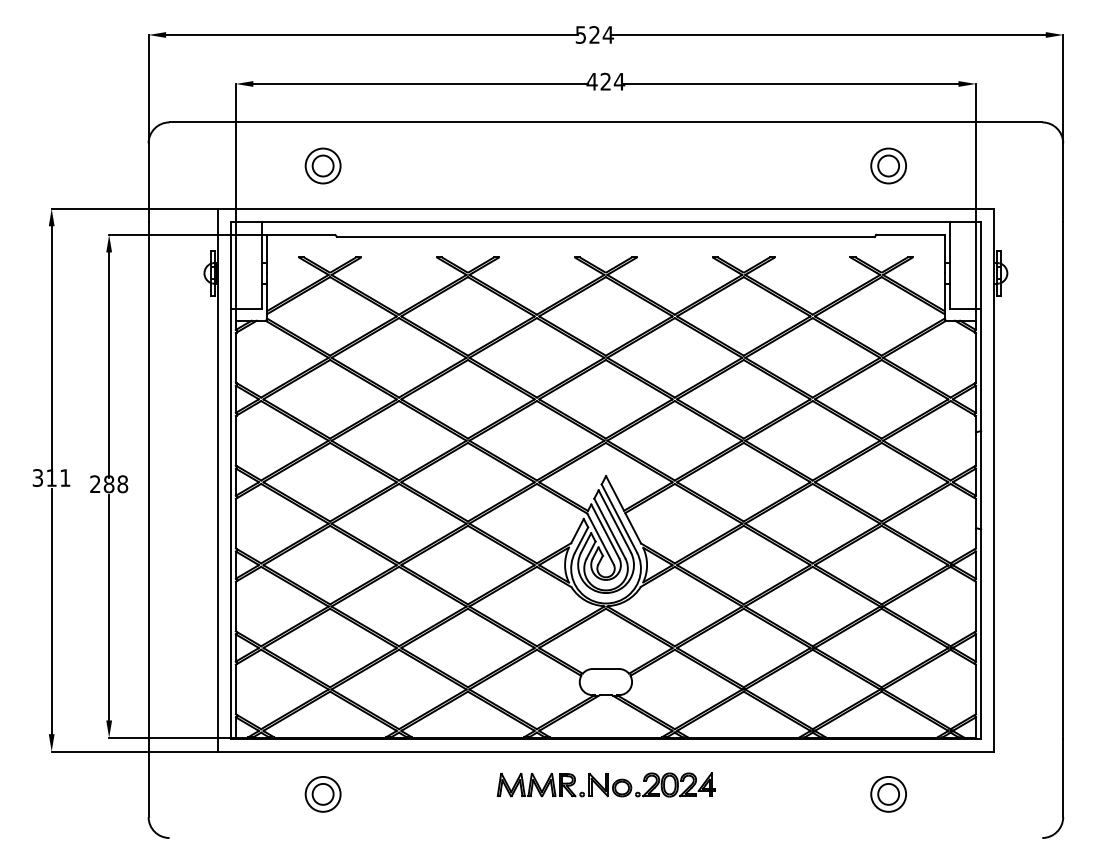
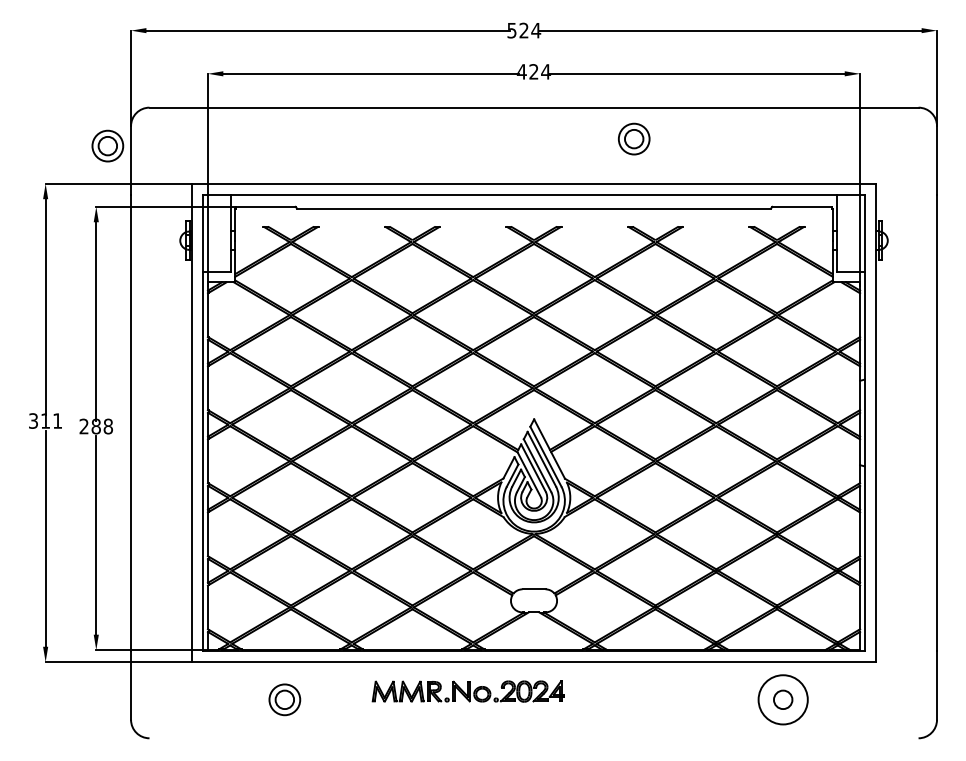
part: (322, 165) -> (107, 145), moved
part: (889, 165) -> (634, 138), moved
part: (605, 784) -> (467, 691), moved
circle: (887, 794) -> (782, 699), size x1.6

